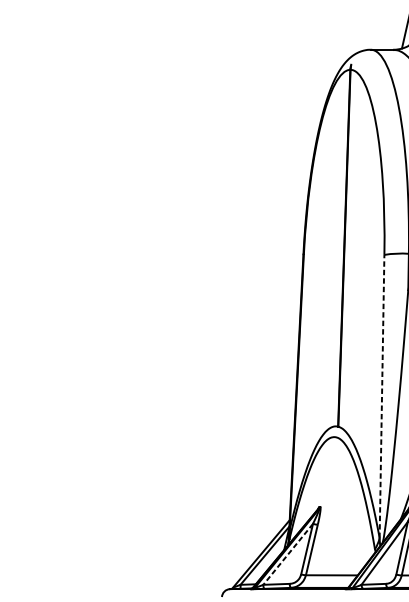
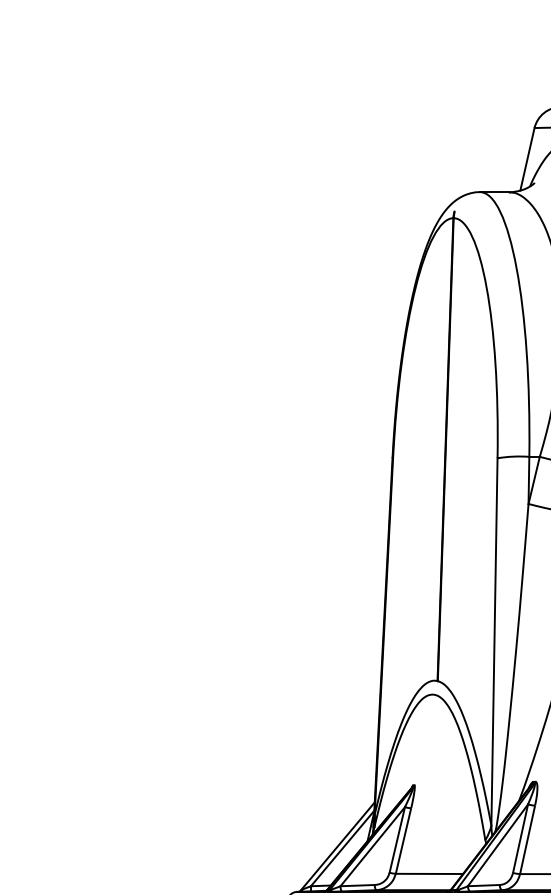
line: (382, 396) -> (494, 641), dashed -> solid
line: (287, 554) -> (372, 847), dashed -> solid

